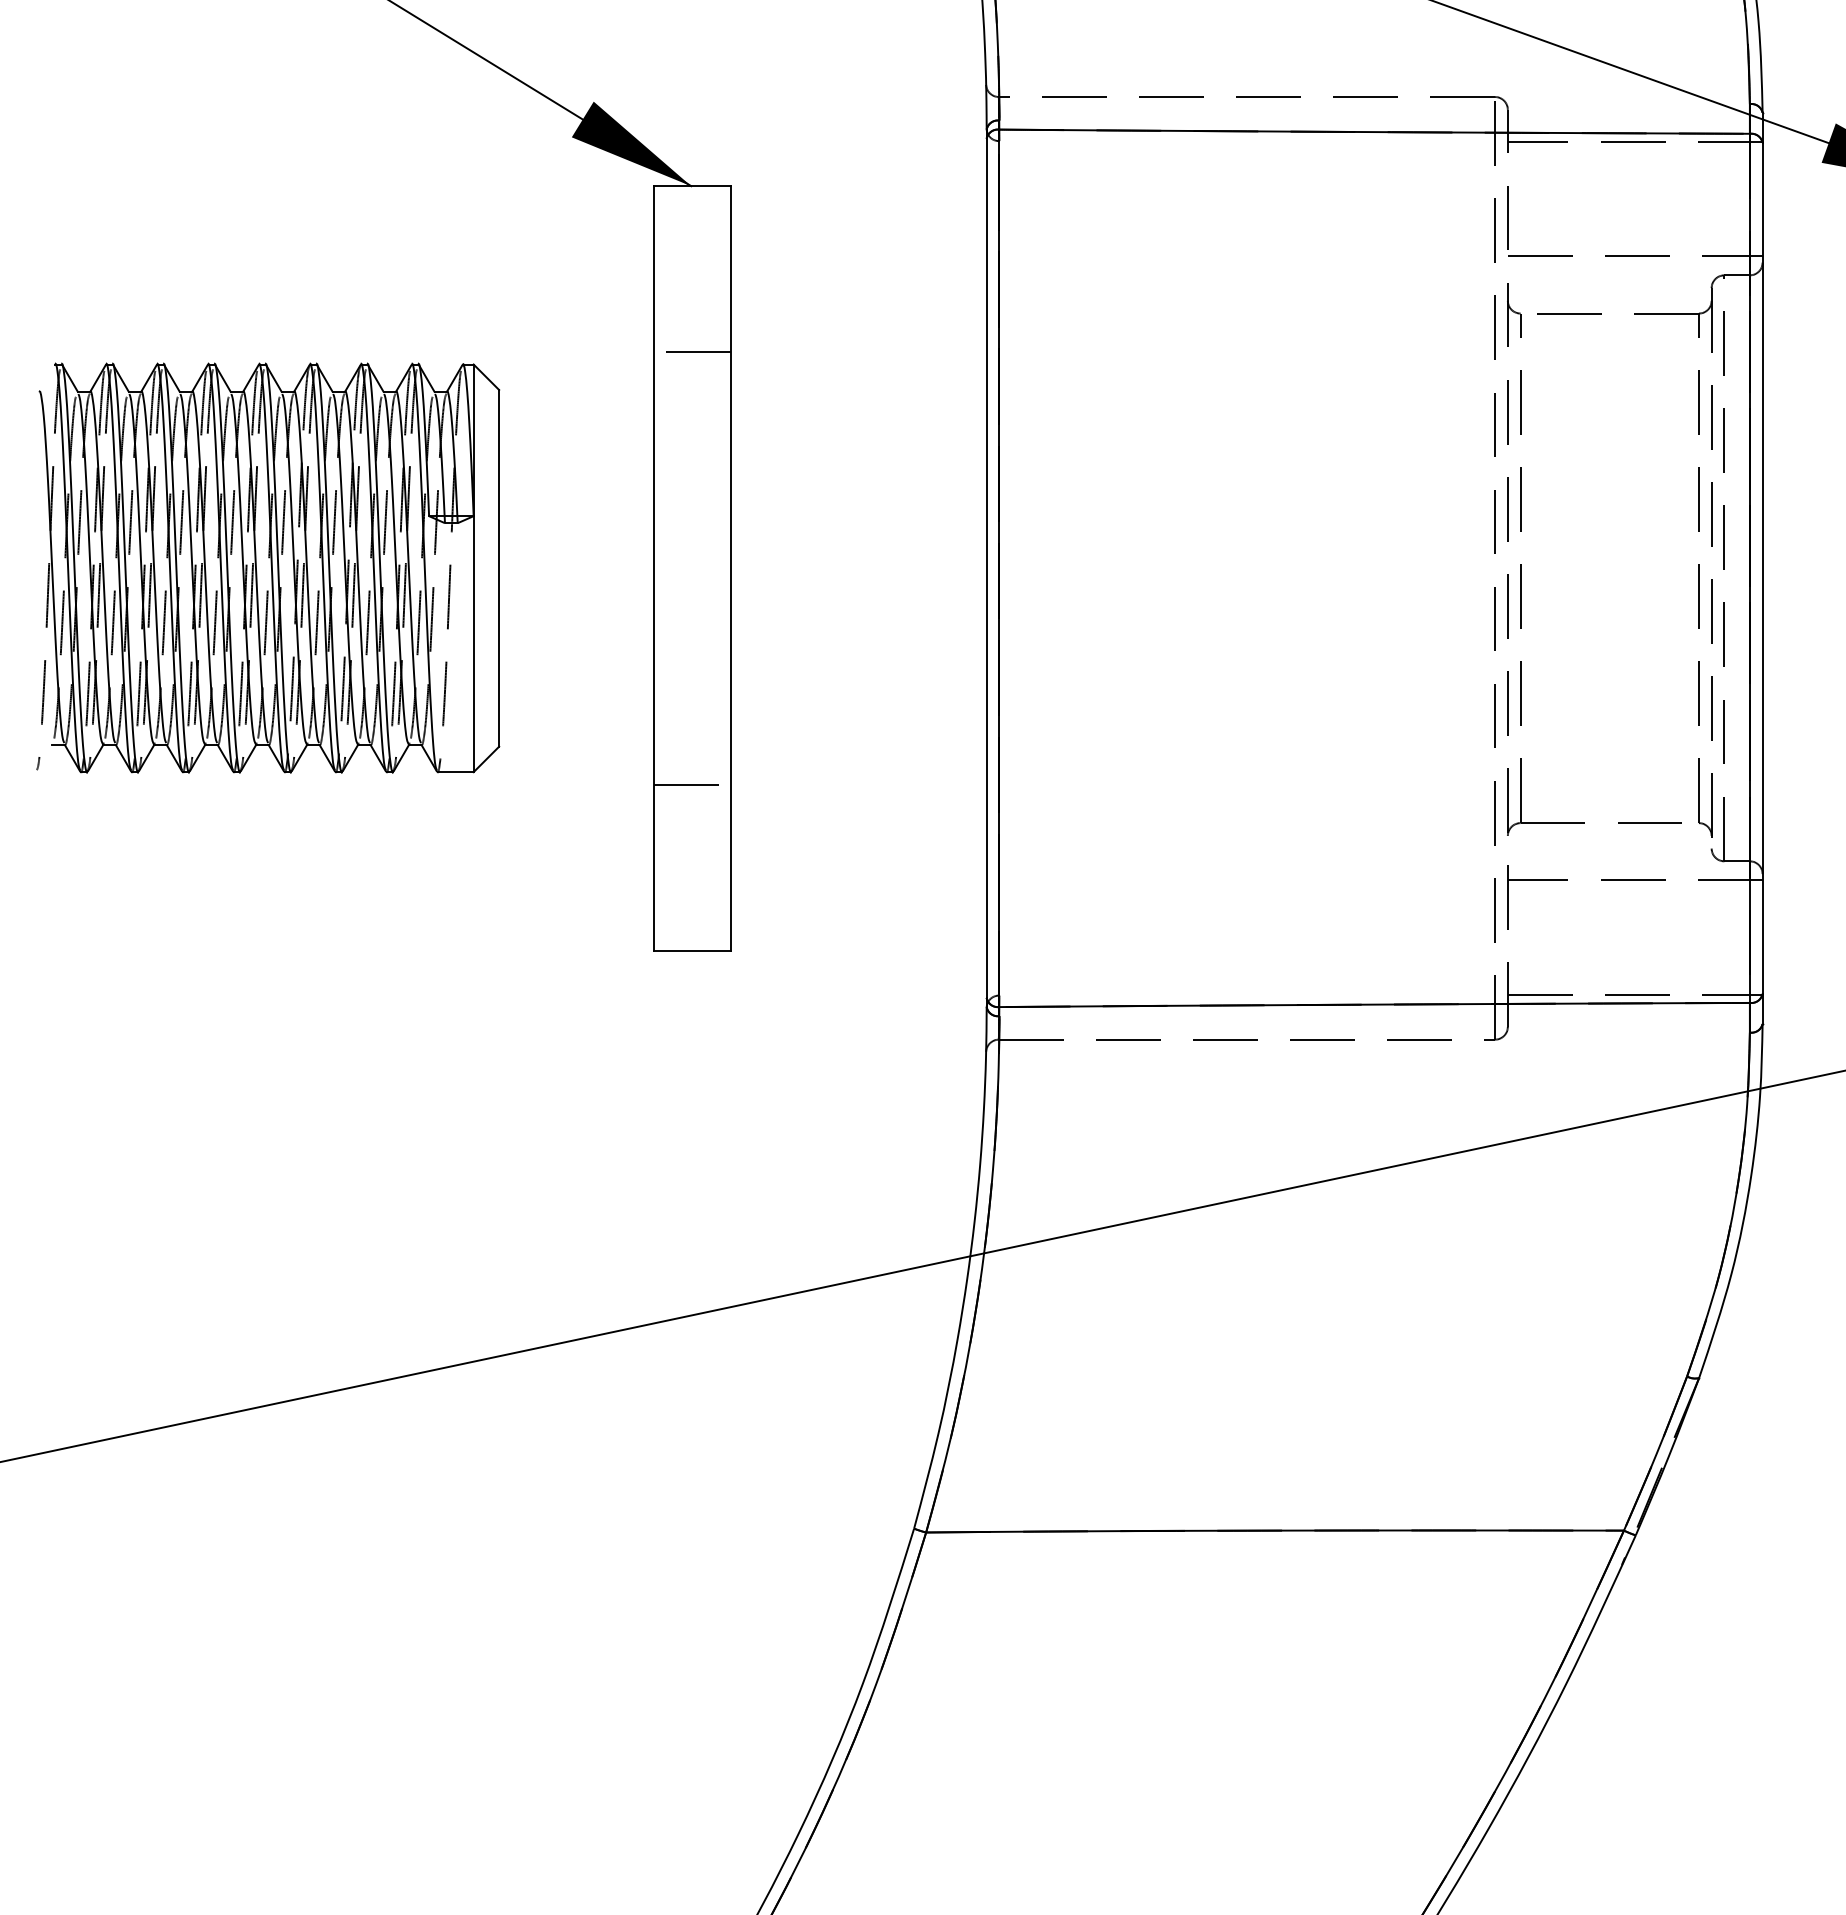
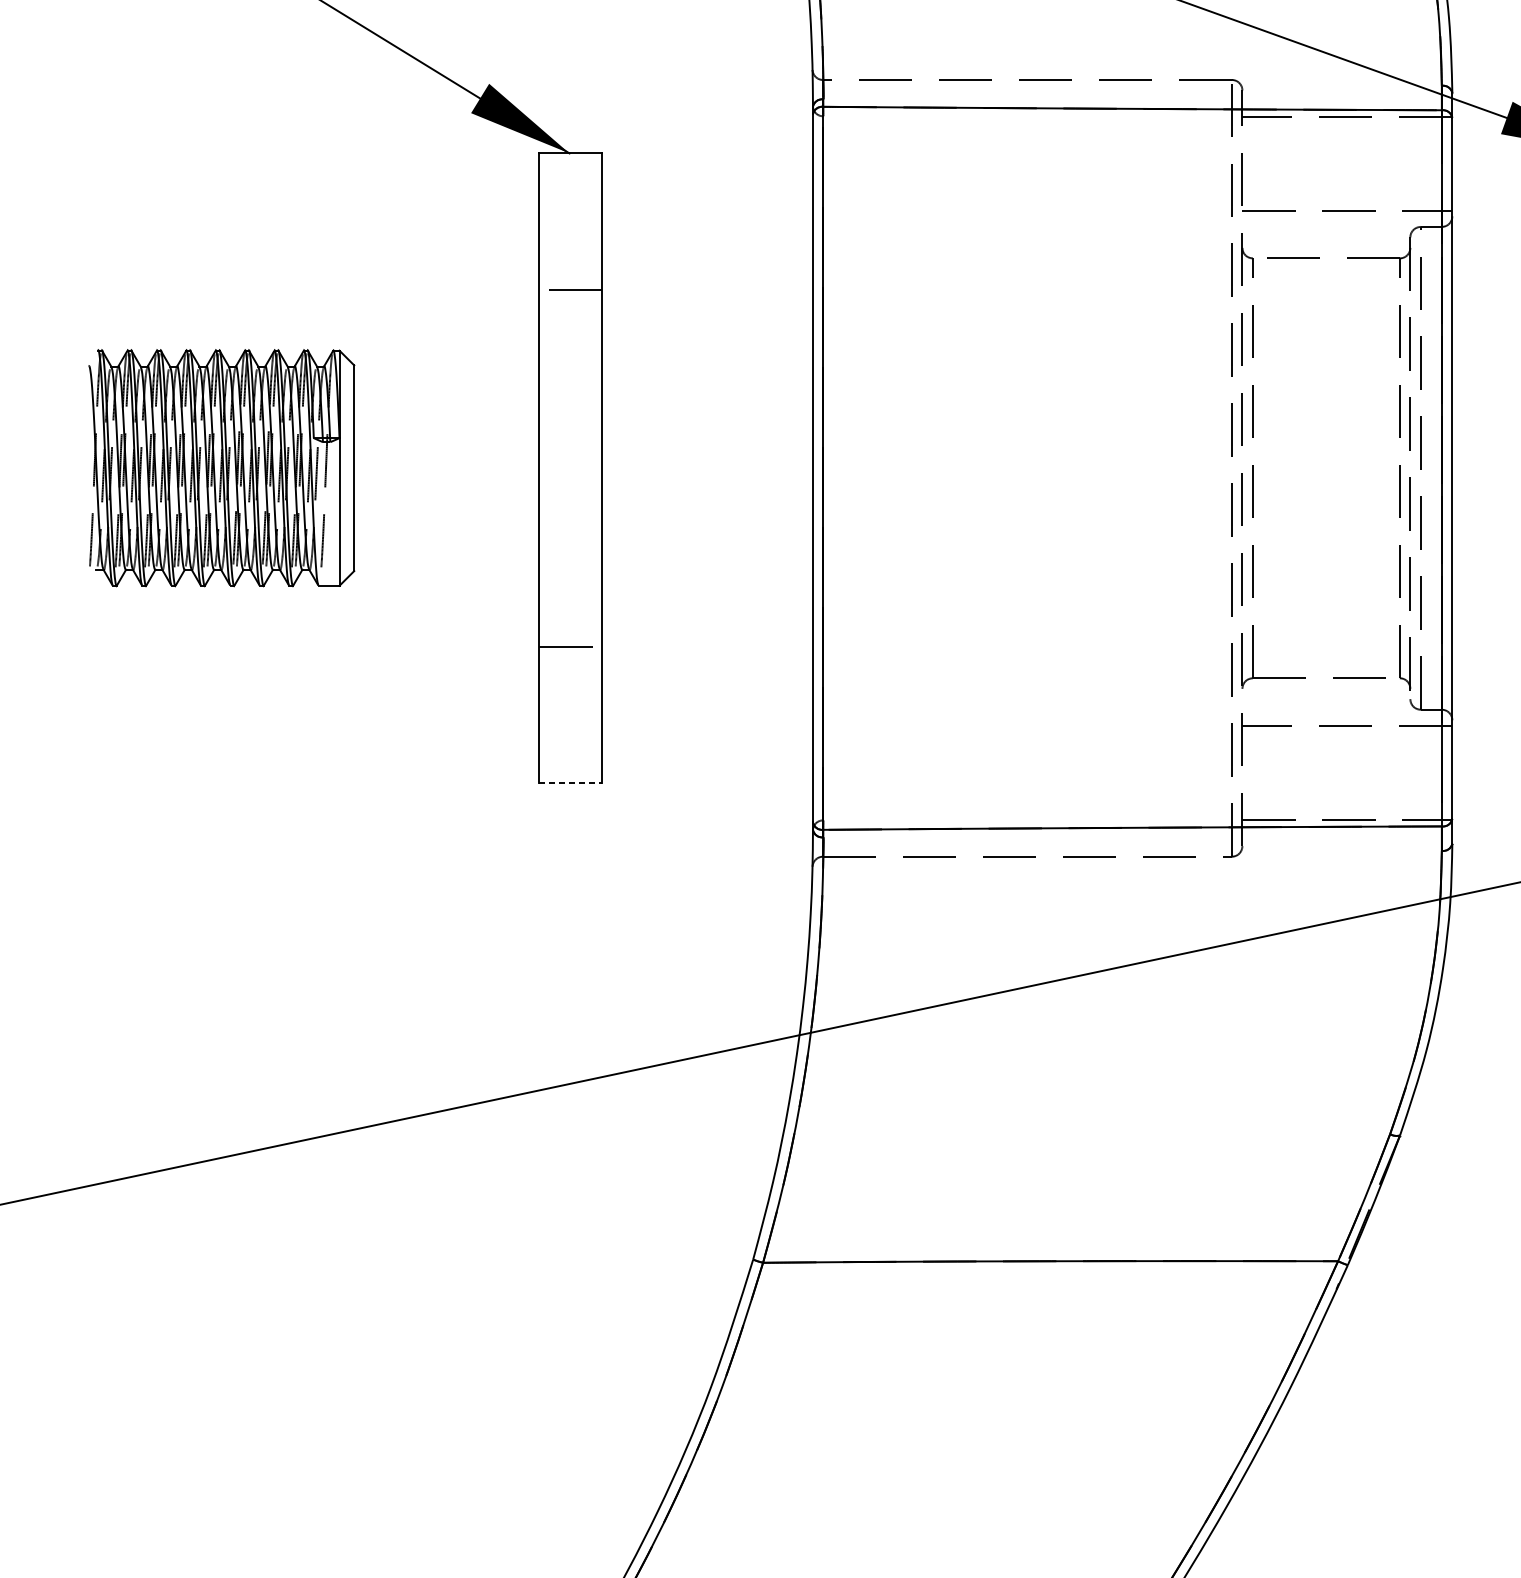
part: (268, 567) -> (221, 467), size x0.7
line: (693, 950) -> (571, 783), solid -> dashed

